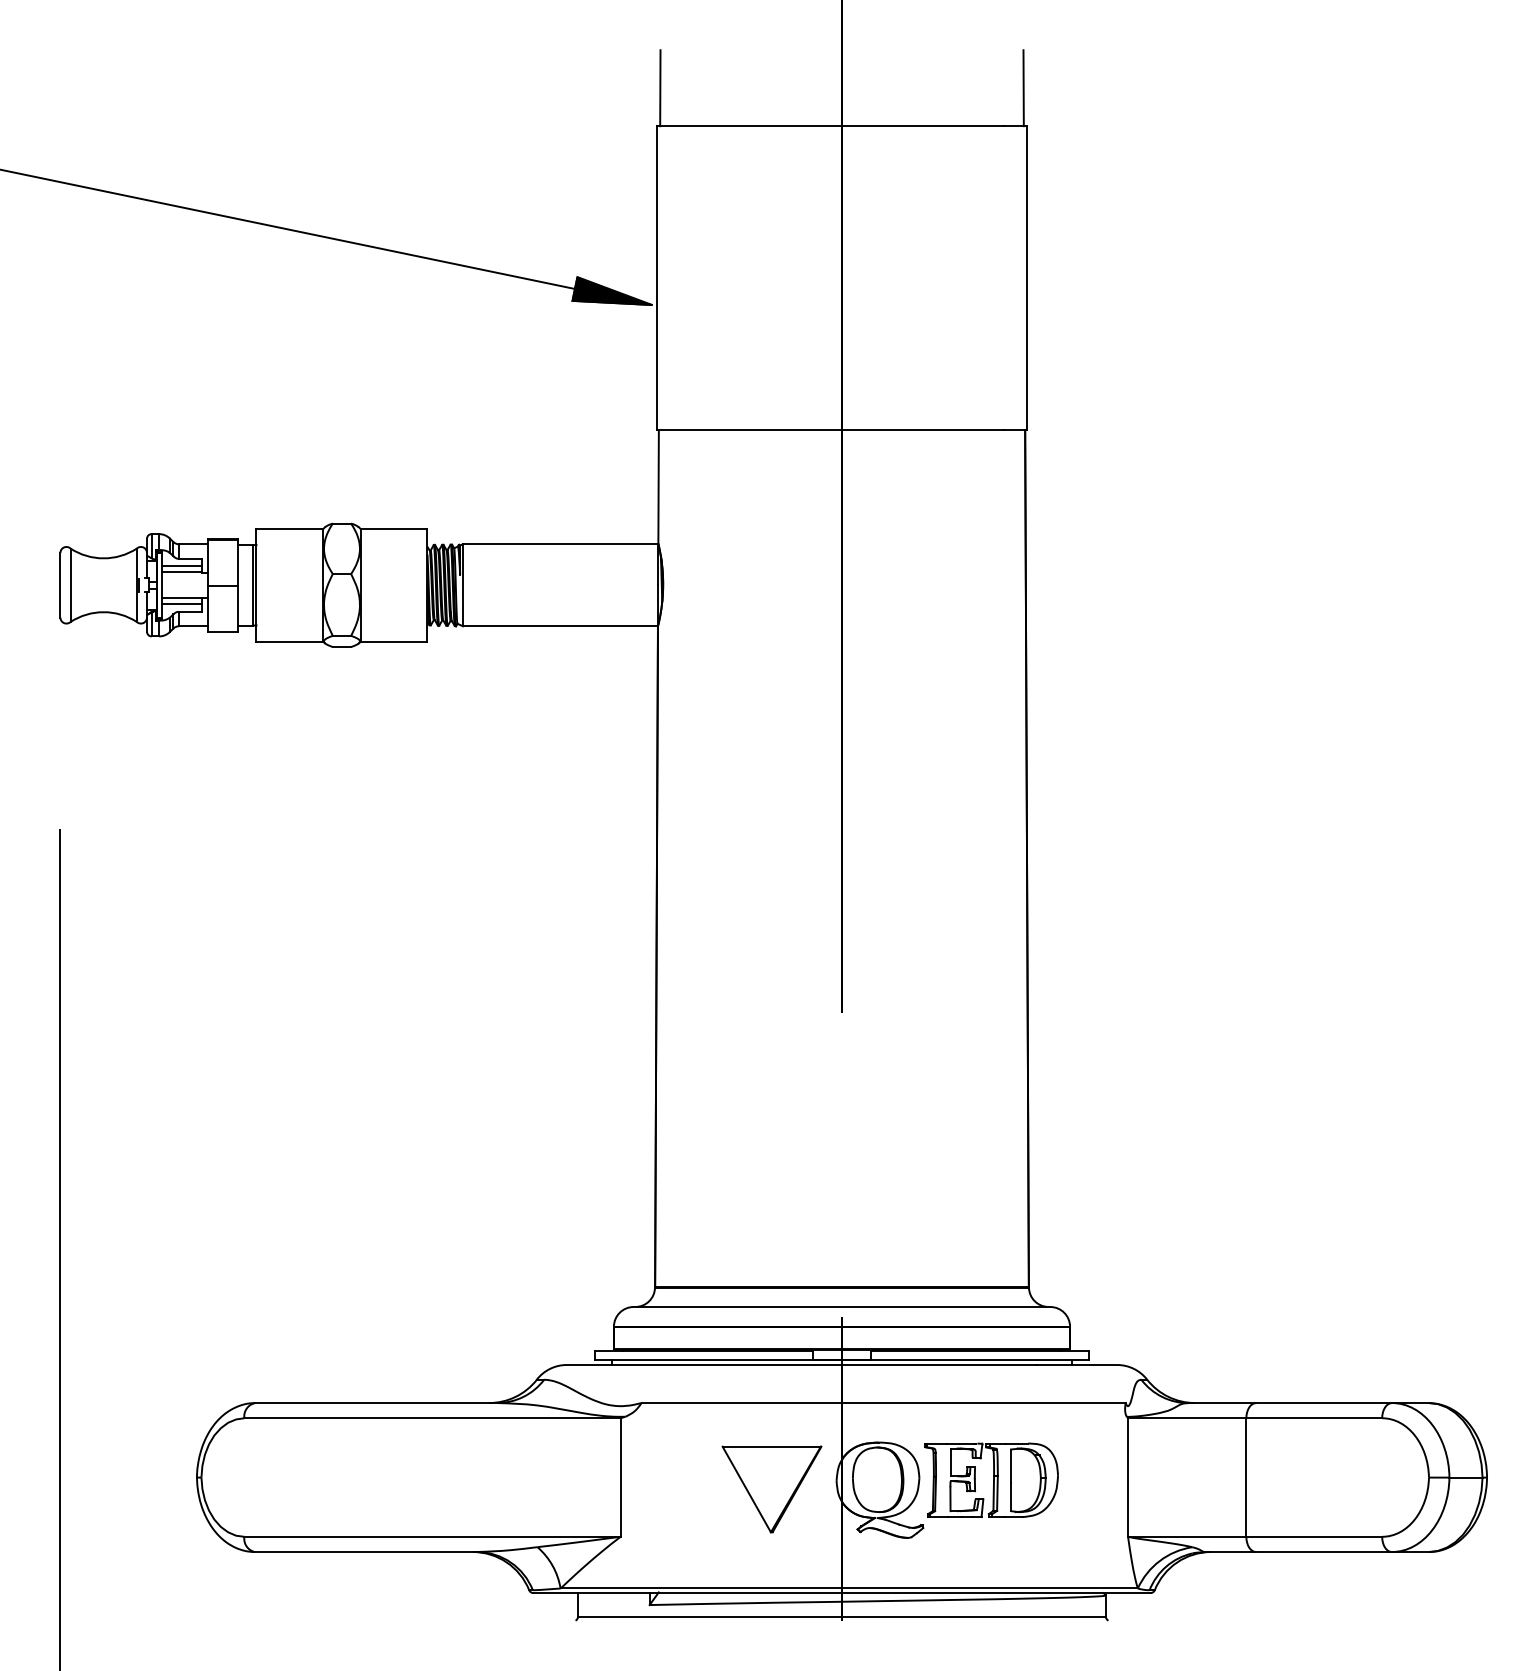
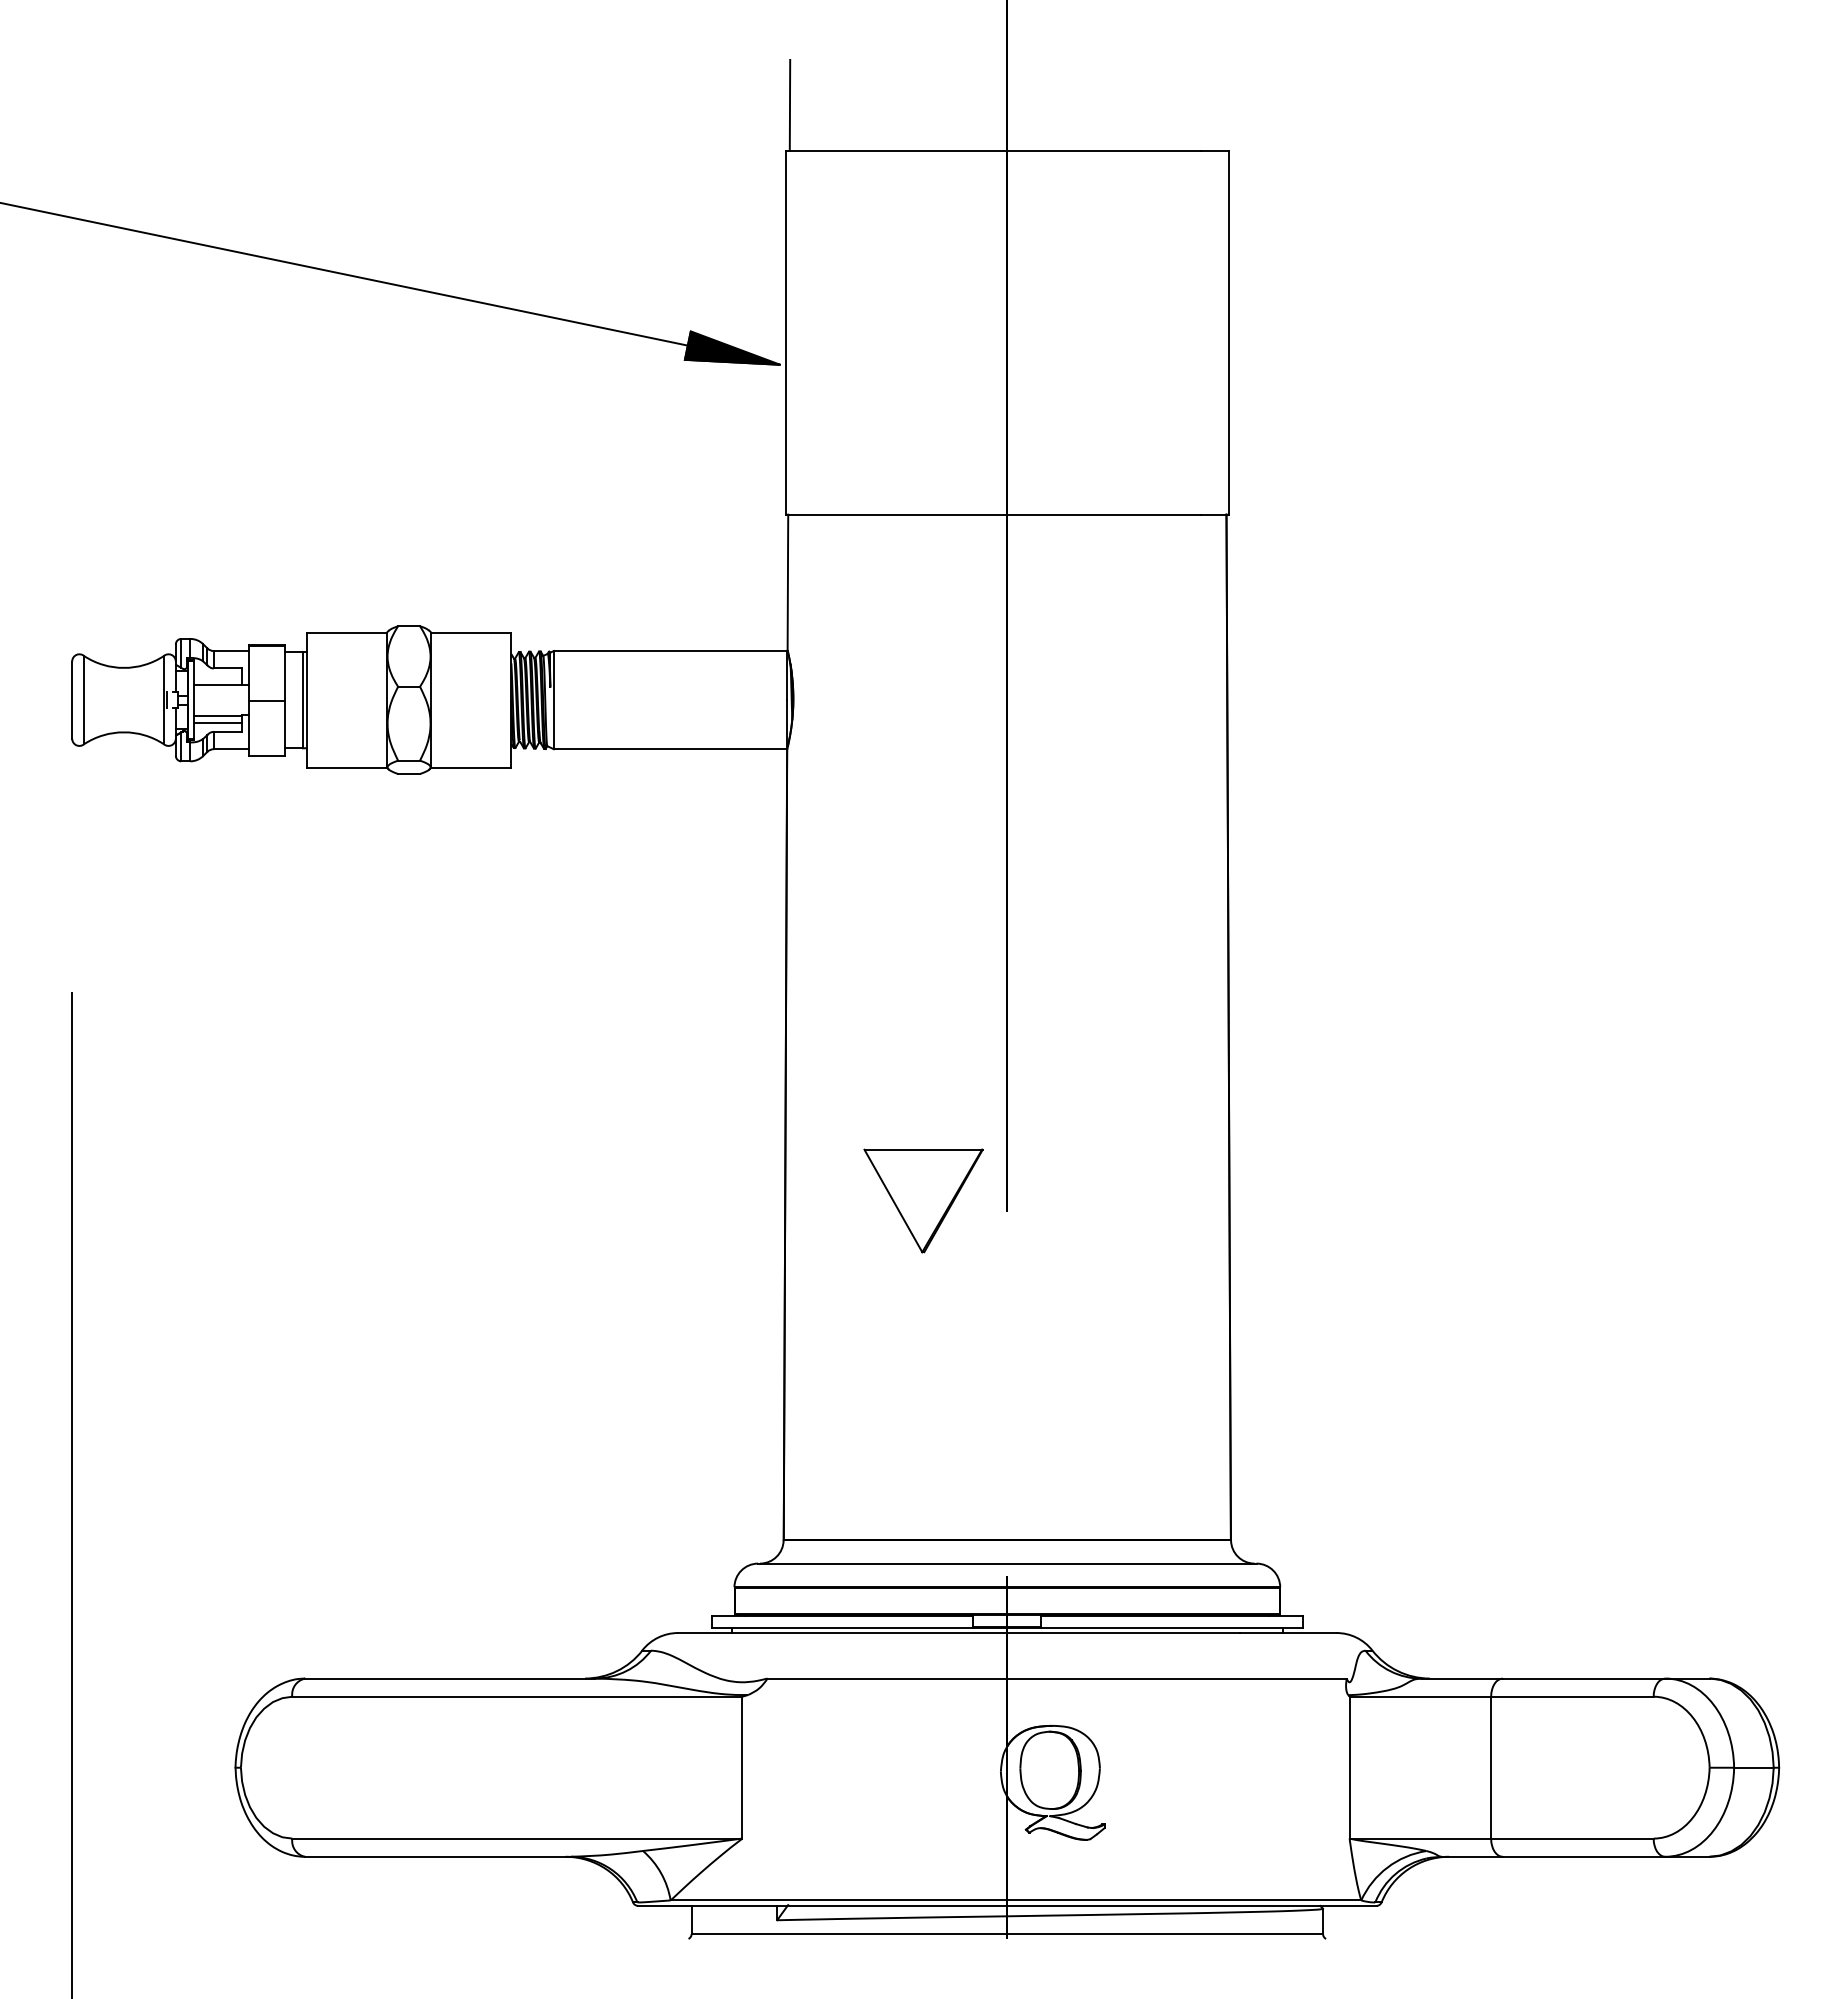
line: (1023, 87) -> (1224, 104), removed
line: (181, 566) -> (217, 677), removed
part: (991, 1479) -> (1186, 1770), removed
part: (771, 1489) -> (923, 1200), moved

